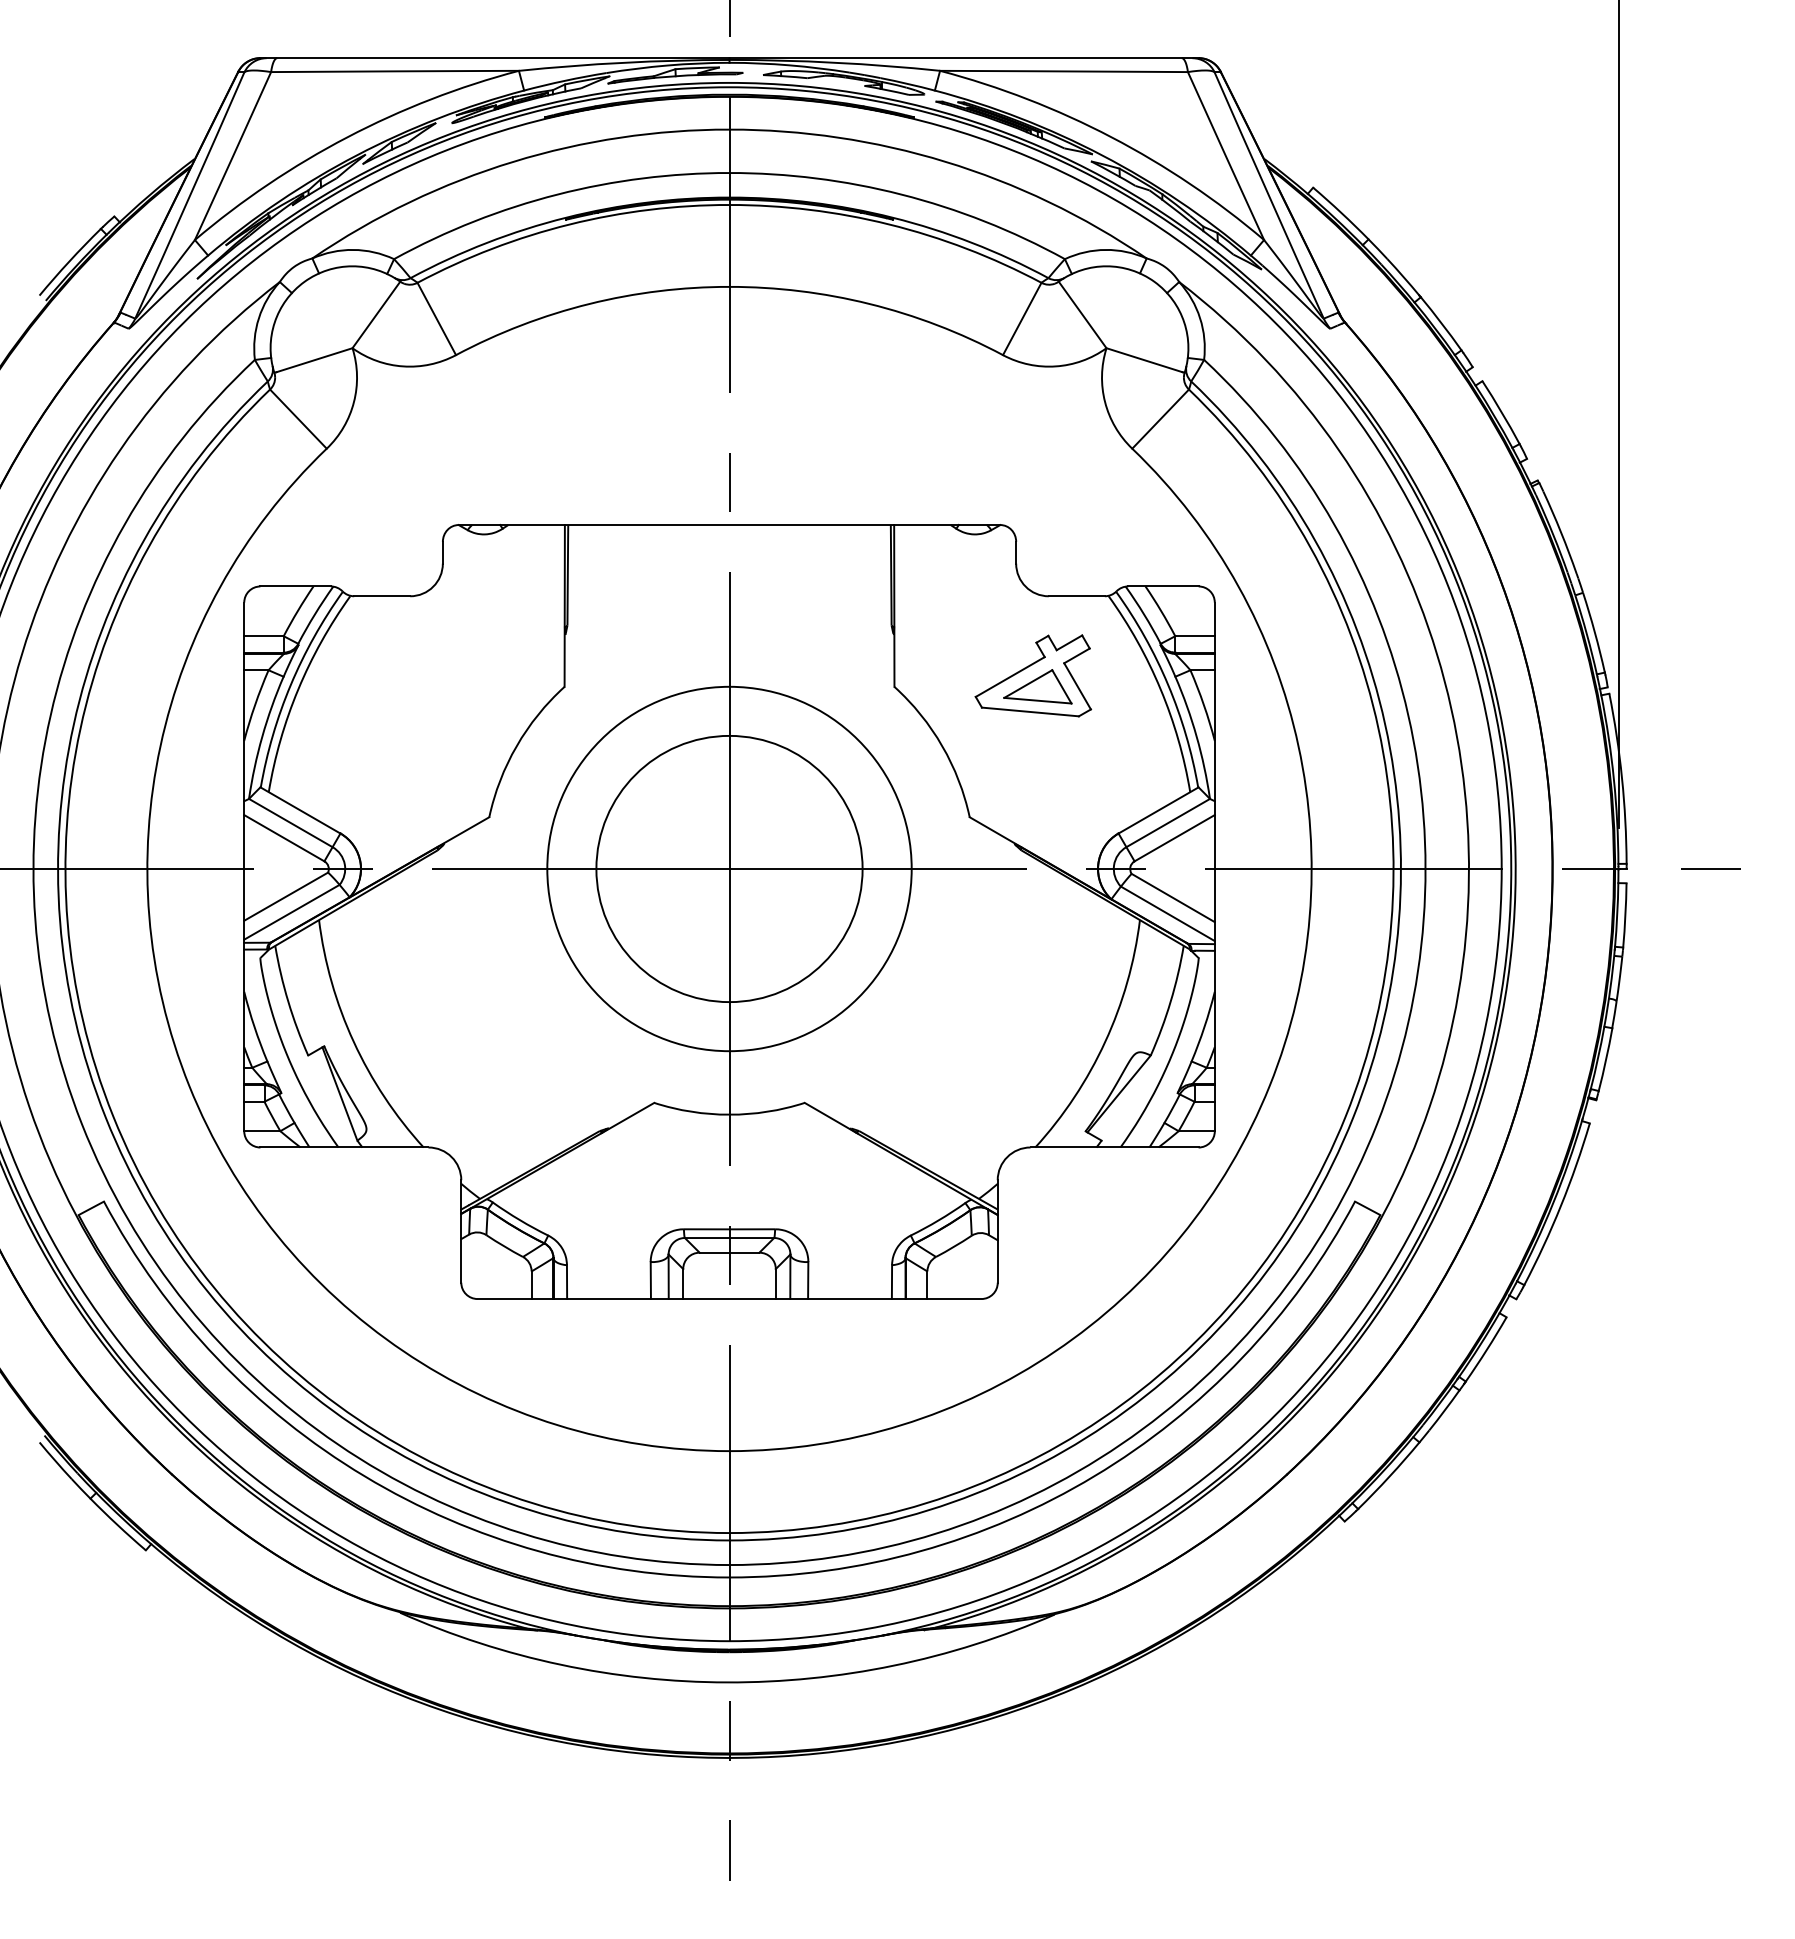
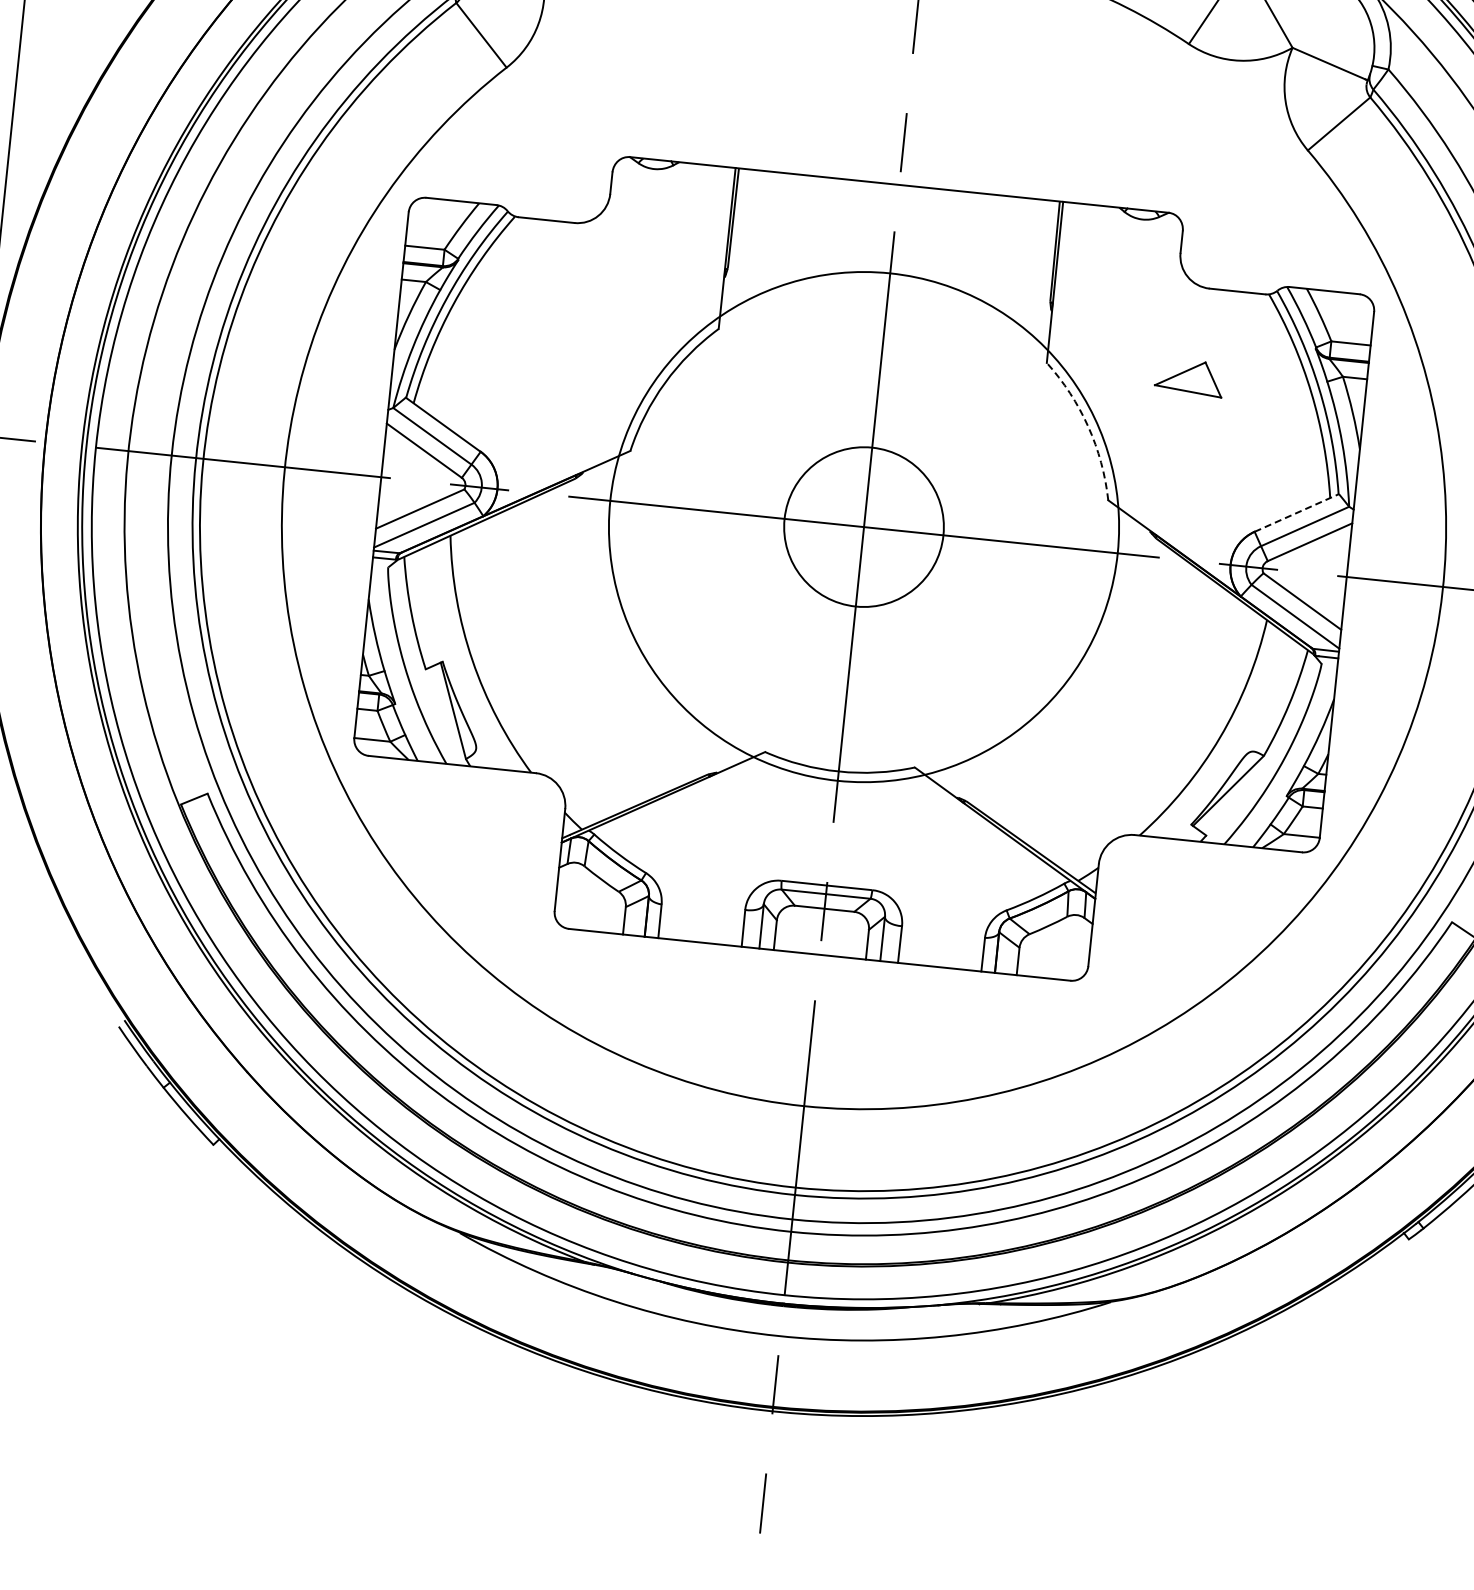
part: (1033, 675) -> (1186, 365), removed
arc: (942, 746) -> (1088, 427), solid -> dashed
line: (1159, 810) -> (1297, 513), solid -> dashed
circle: (729, 868) -> (864, 526), size x0.6
circle: (729, 868) -> (864, 526), size x1.4

